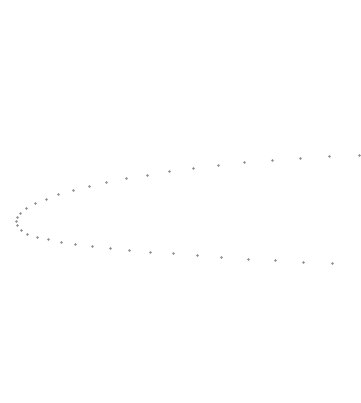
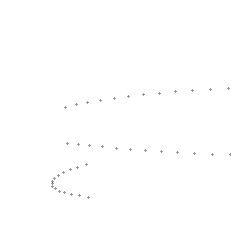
part: (35, 205) -> (63, 173), moved

